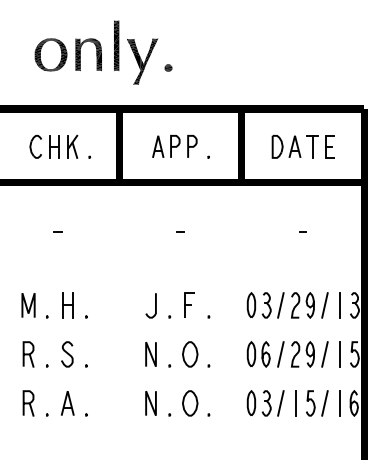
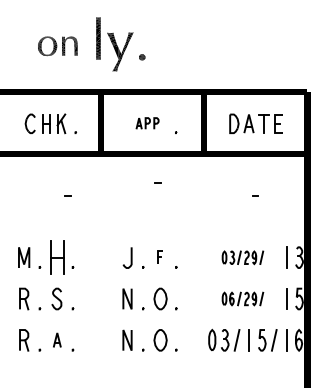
part: (68, 55) -> (57, 46), size x0.7
part: (174, 146) -> (147, 123), size x0.6
line: (57, 231) -> (67, 195), moved
line: (179, 231) -> (157, 182), moved
part: (188, 304) -> (159, 256), size x0.6
part: (66, 305) -> (56, 257), size x1.6
part: (287, 305) -> (242, 257), size x0.6
part: (287, 353) -> (242, 298), size x0.6
part: (68, 402) -> (57, 339), size x0.7

